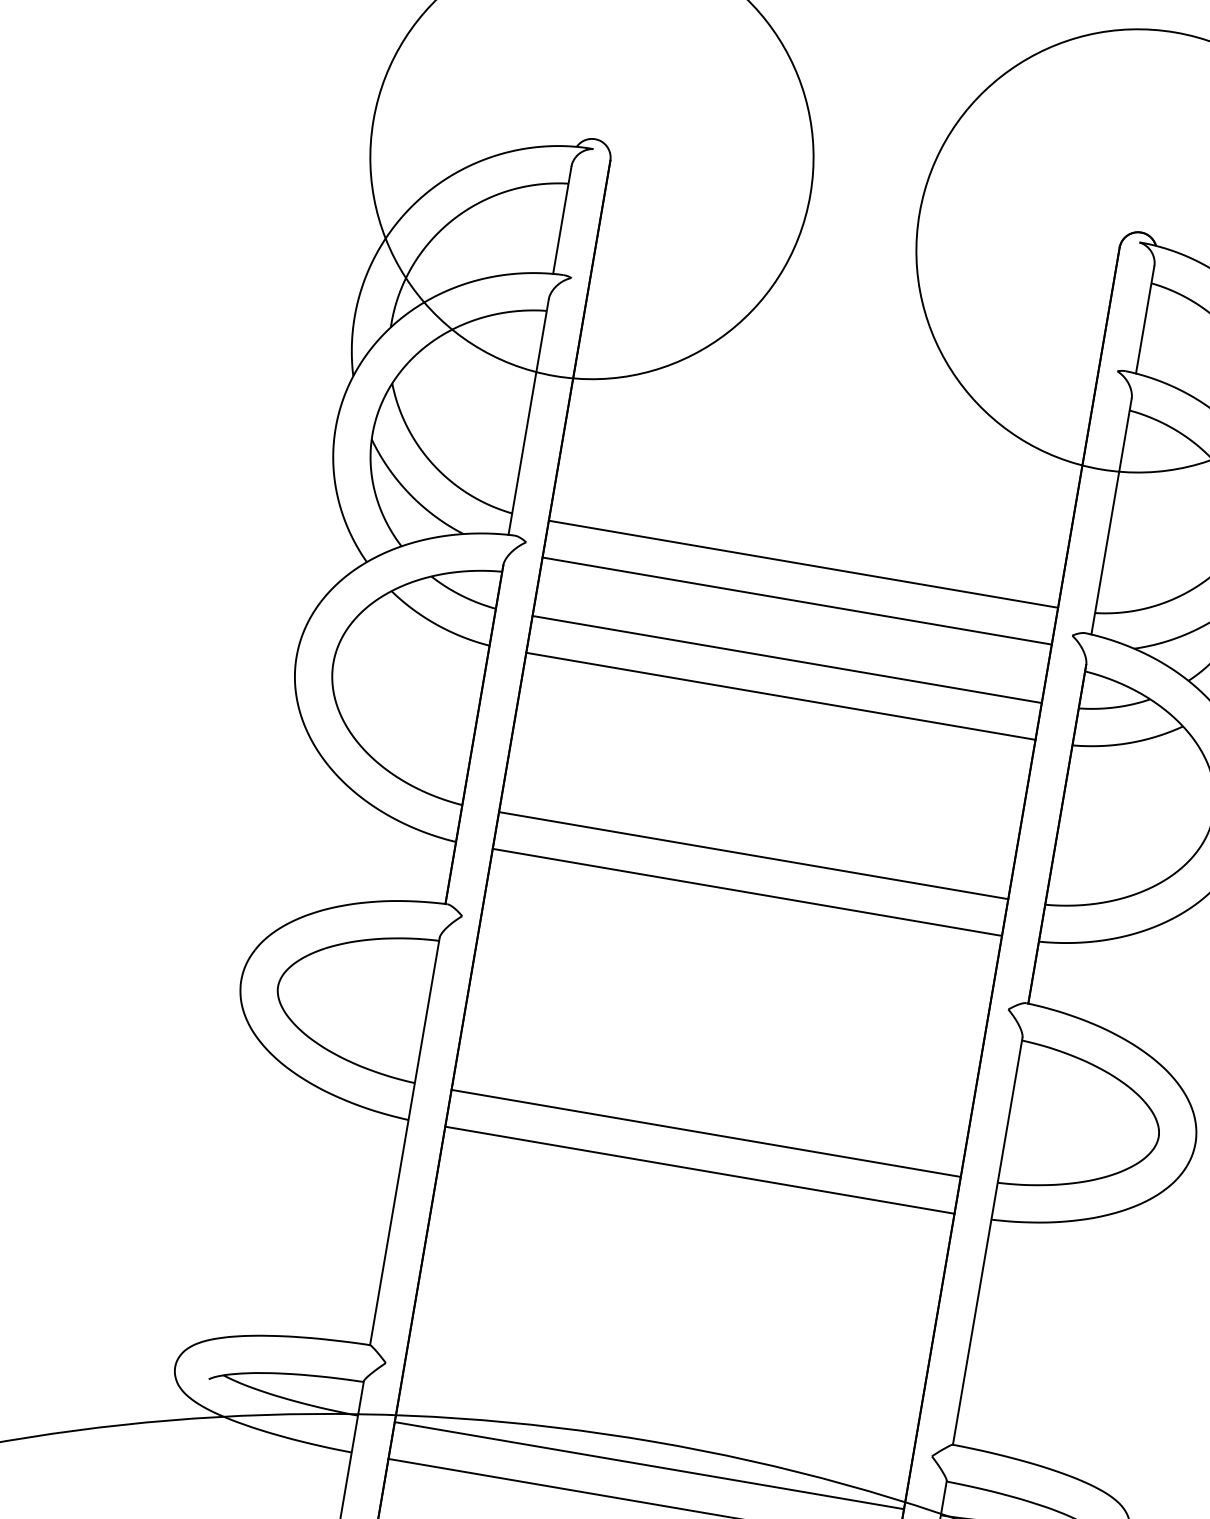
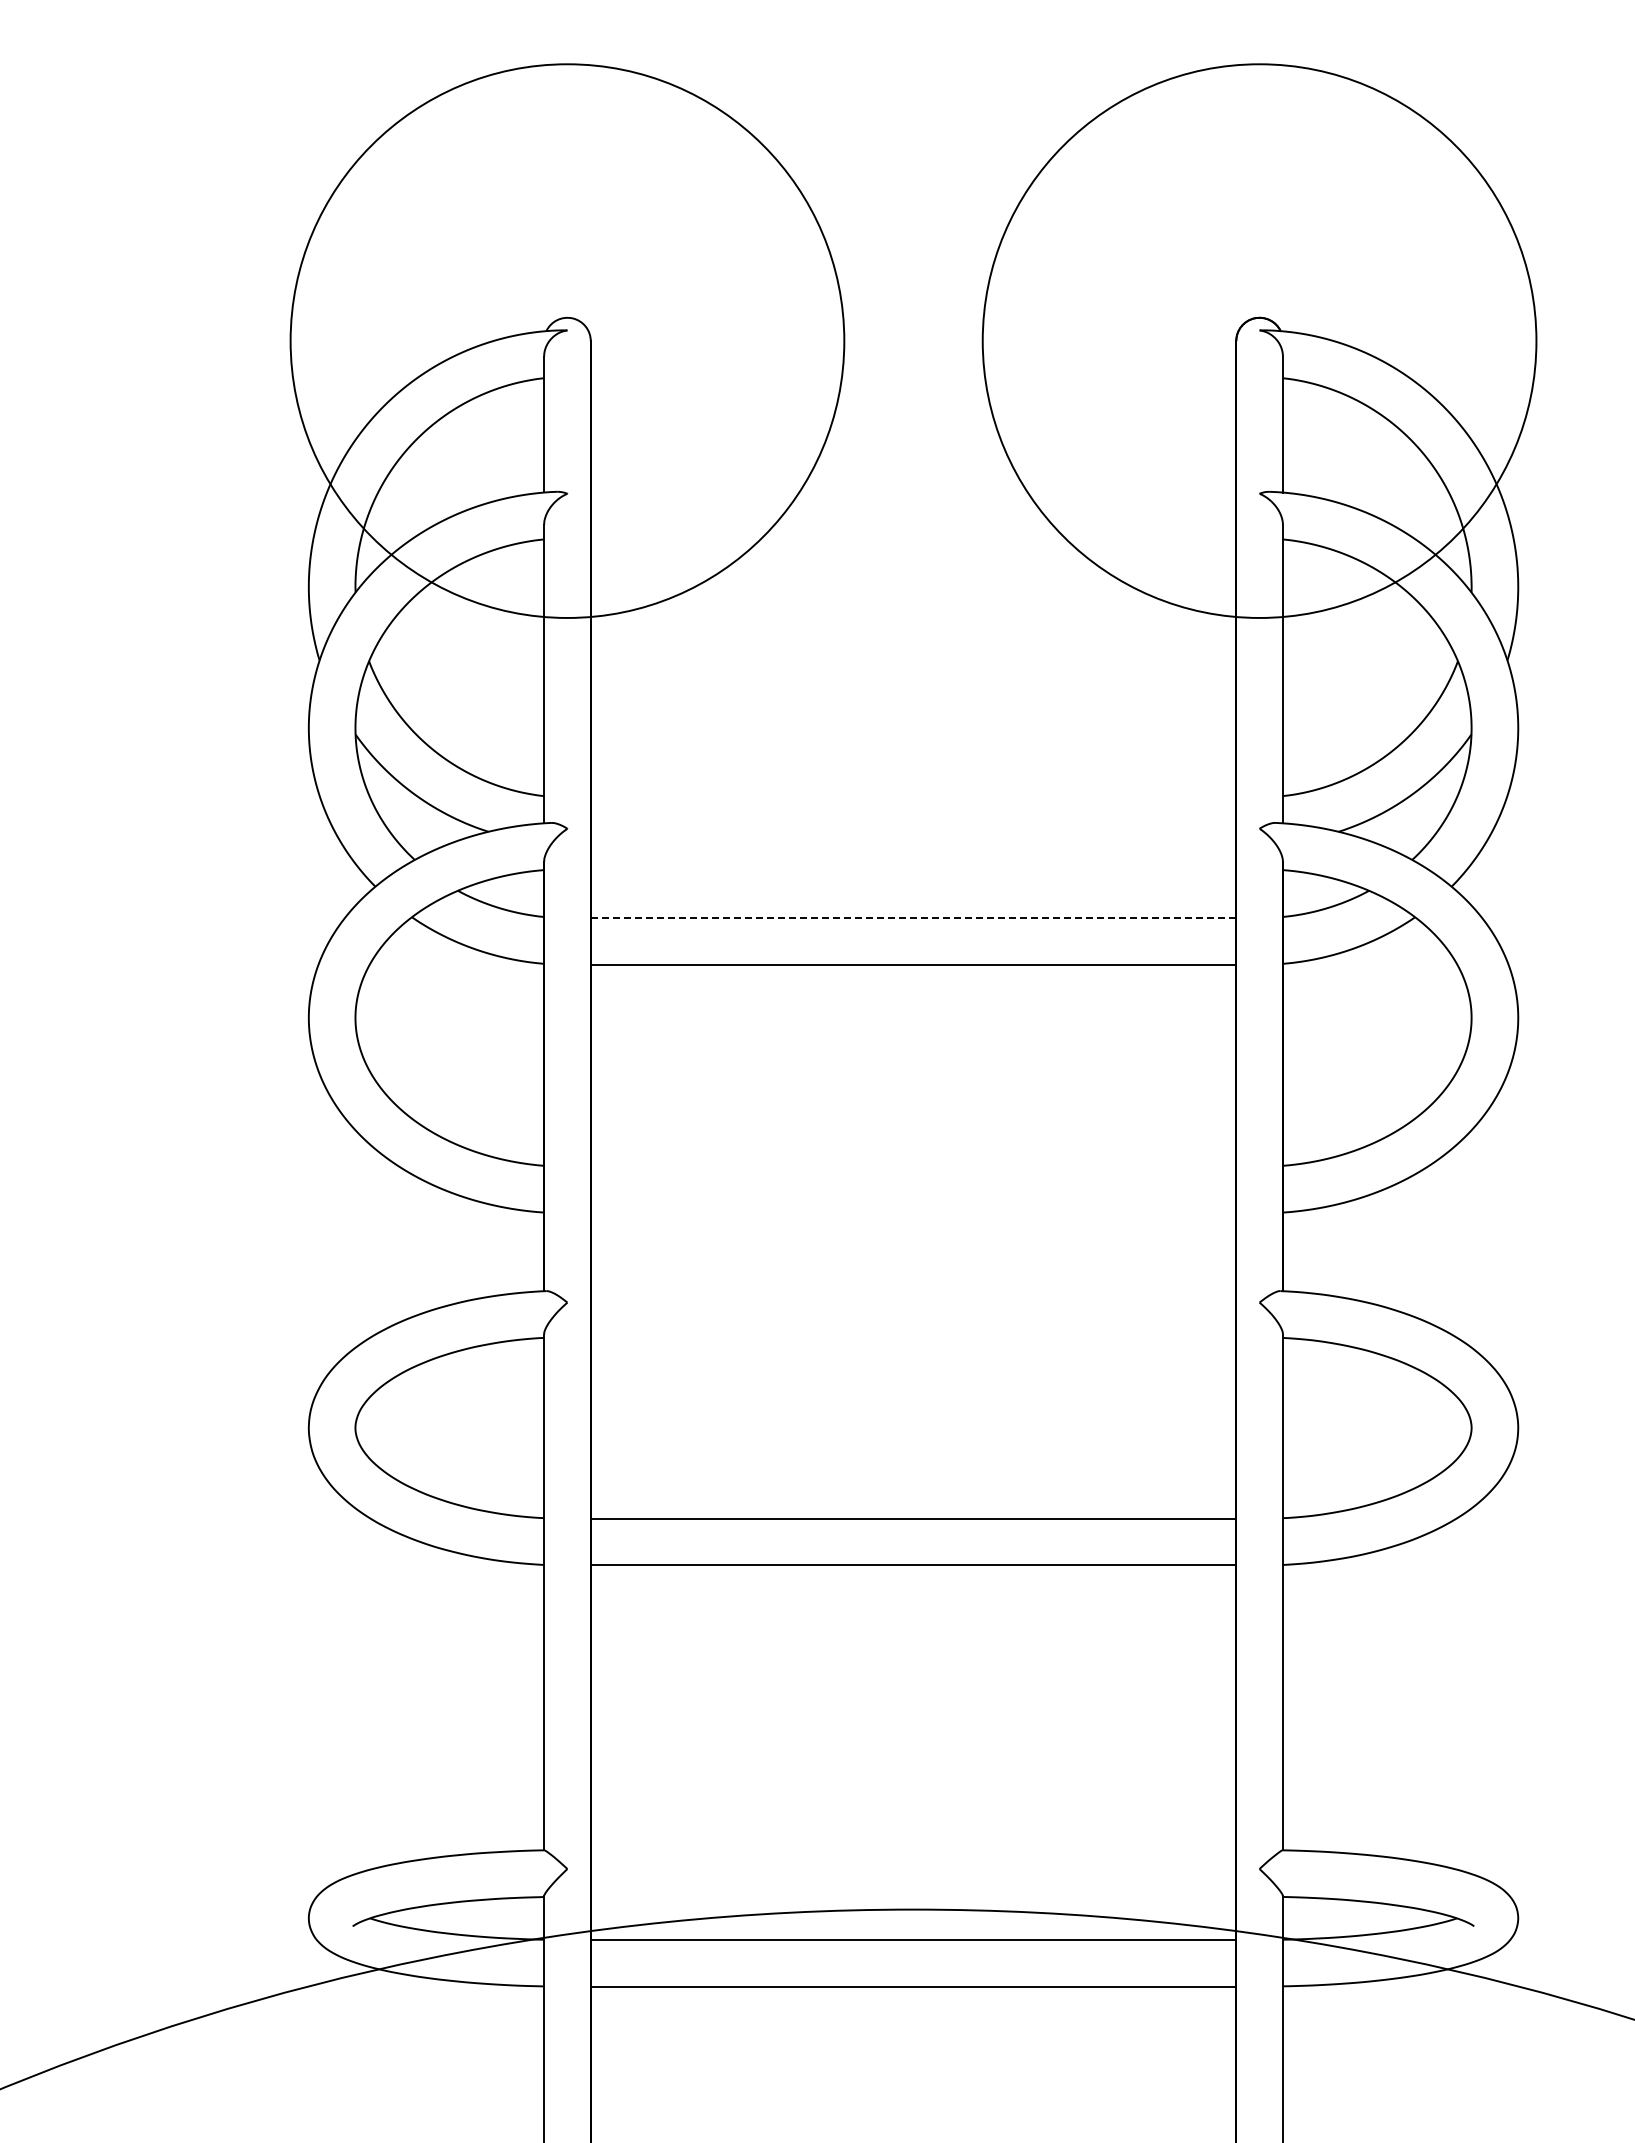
line: (803, 564) -> (913, 797), removed
line: (797, 601) -> (913, 844), removed
line: (787, 659) -> (913, 918), solid -> dashed
line: (753, 855) -> (913, 1166), removed
line: (747, 892) -> (913, 1213), removed

